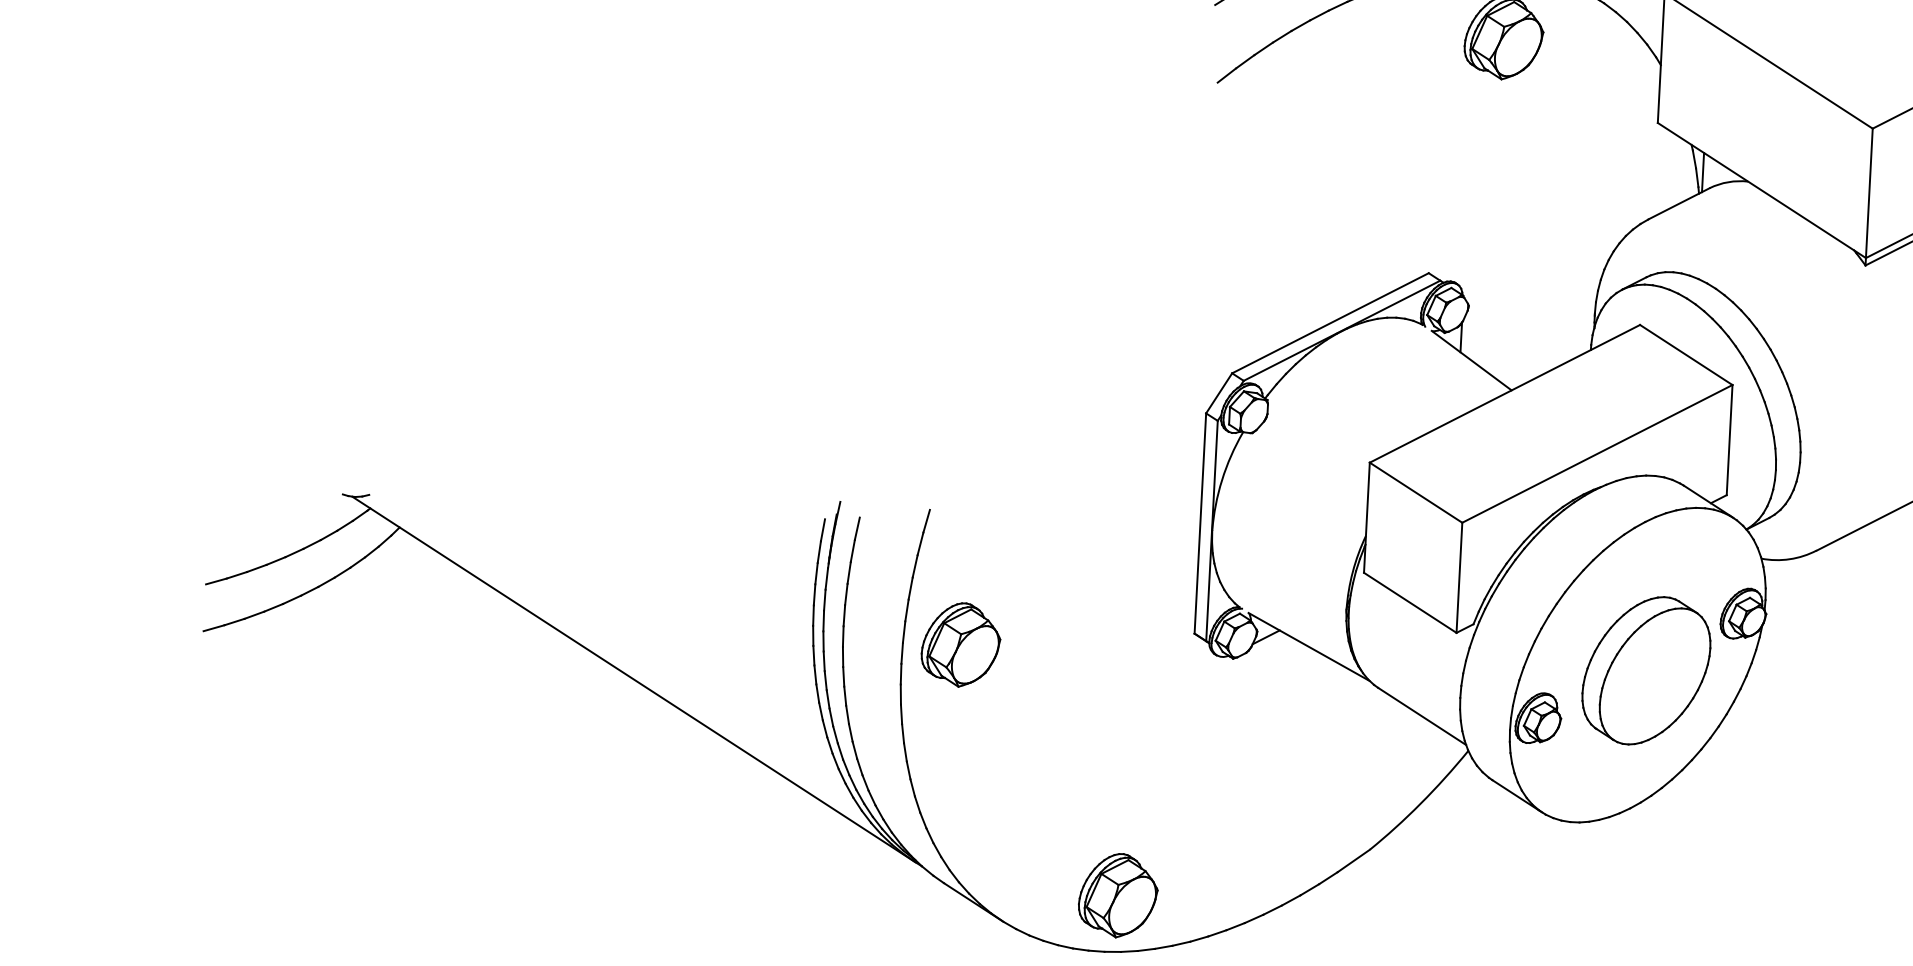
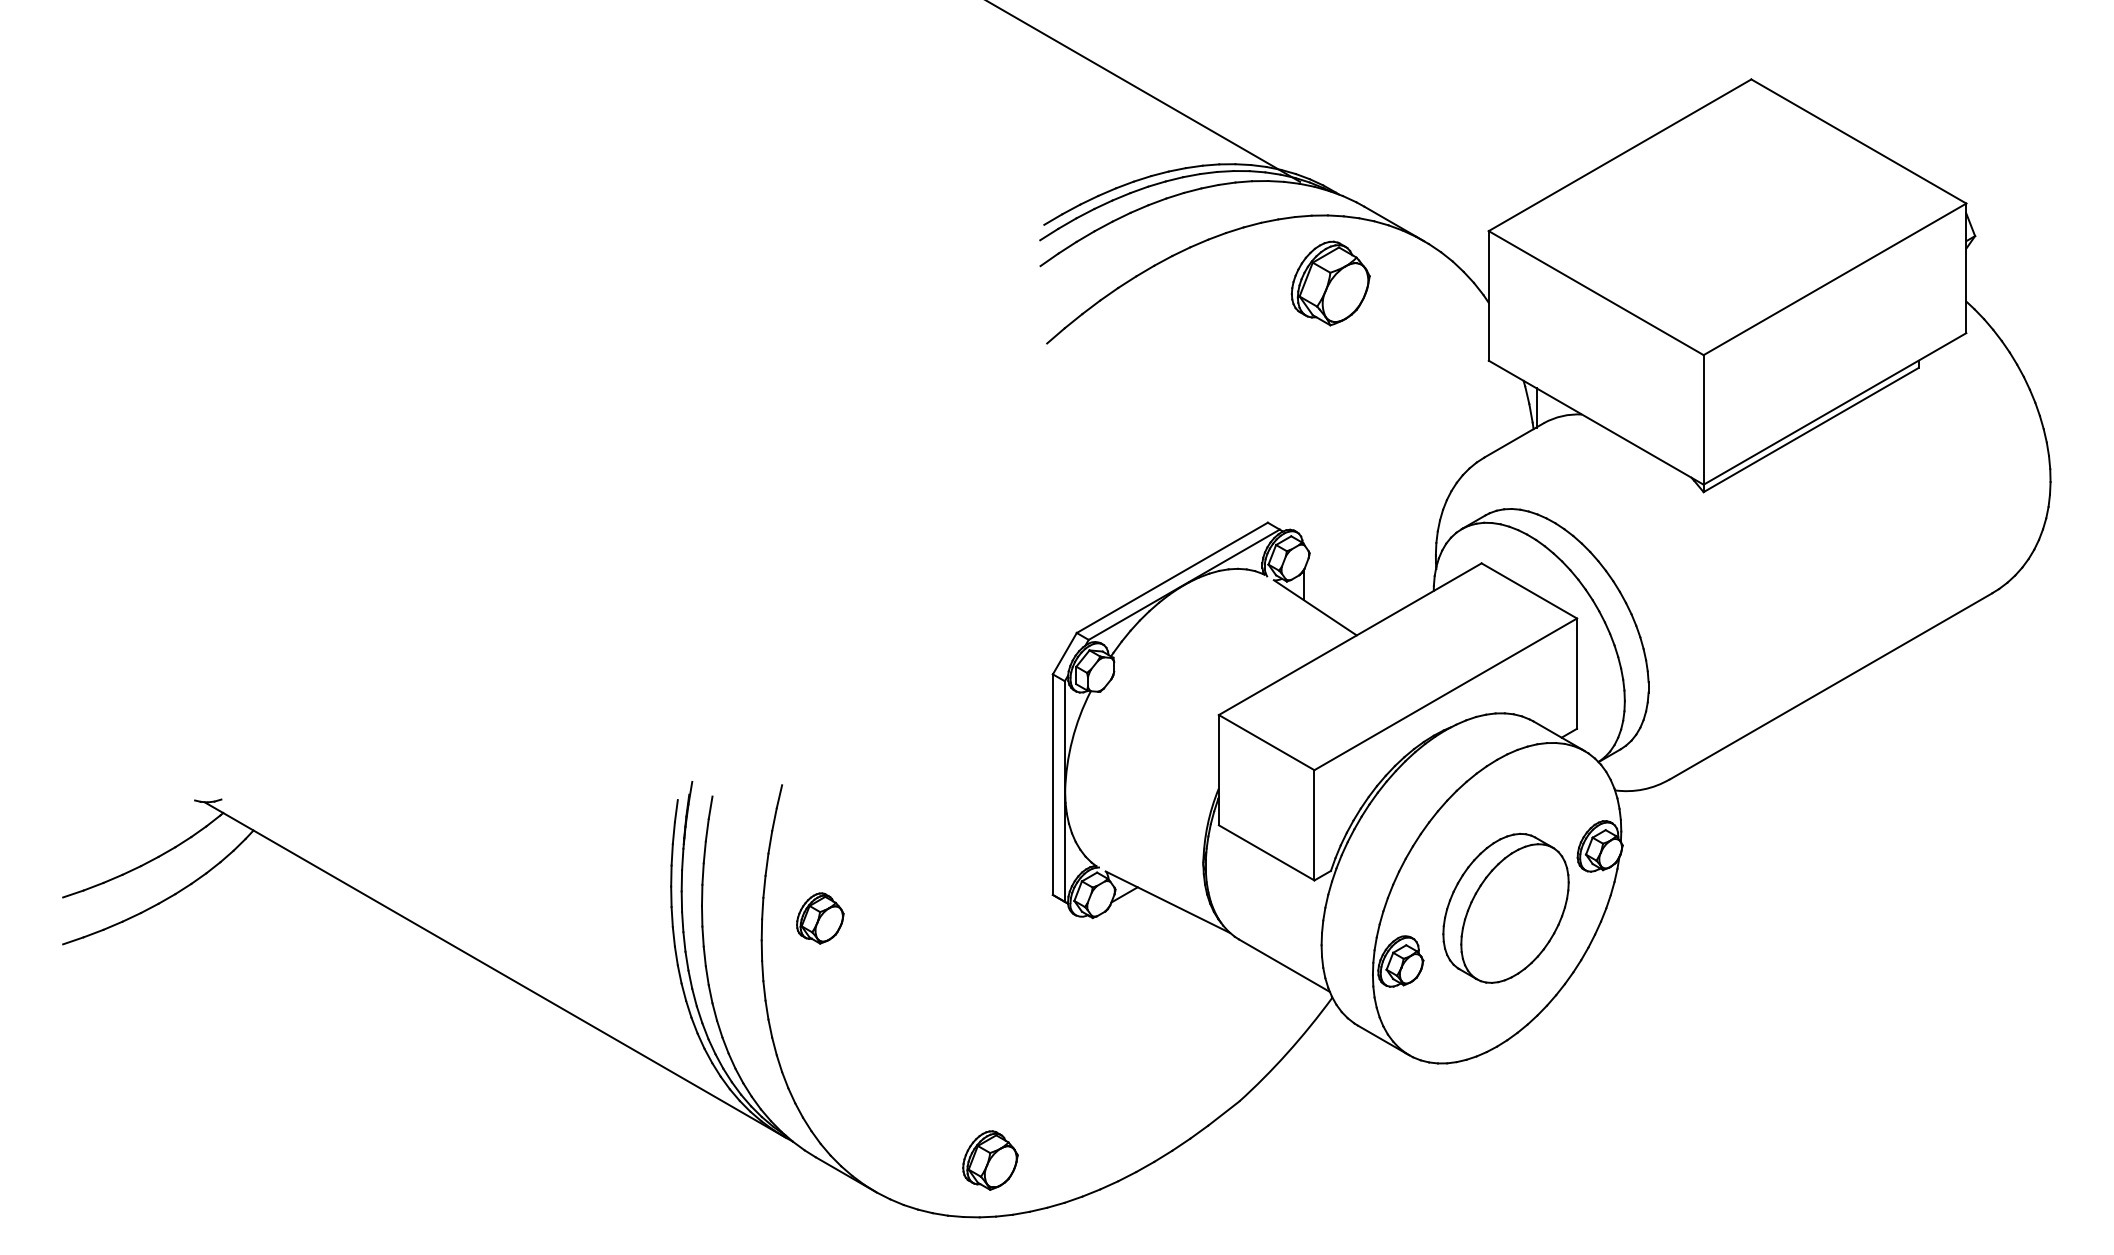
part: (961, 645) -> (820, 918), size x0.6
part: (1118, 895) -> (990, 1160), size x0.7

